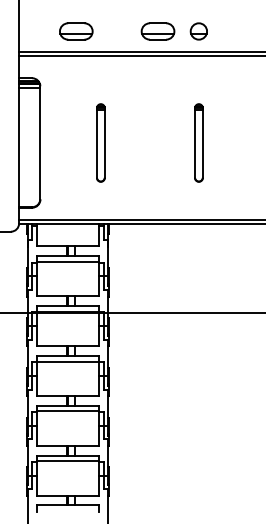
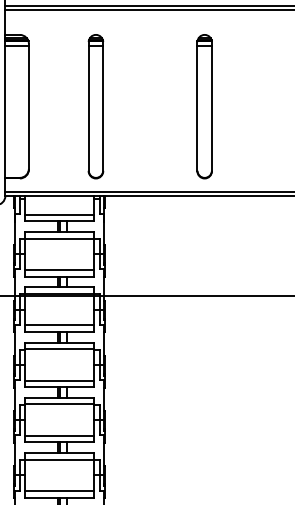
part: (100, 142) -> (95, 106), size x1.67
part: (198, 142) -> (204, 106), size x1.67
line: (68, 240) -> (60, 214), added
line: (68, 290) -> (60, 270), added
line: (68, 340) -> (60, 325), added
line: (68, 390) -> (60, 381), added
line: (68, 440) -> (60, 436), added
line: (68, 489) -> (60, 490), added

